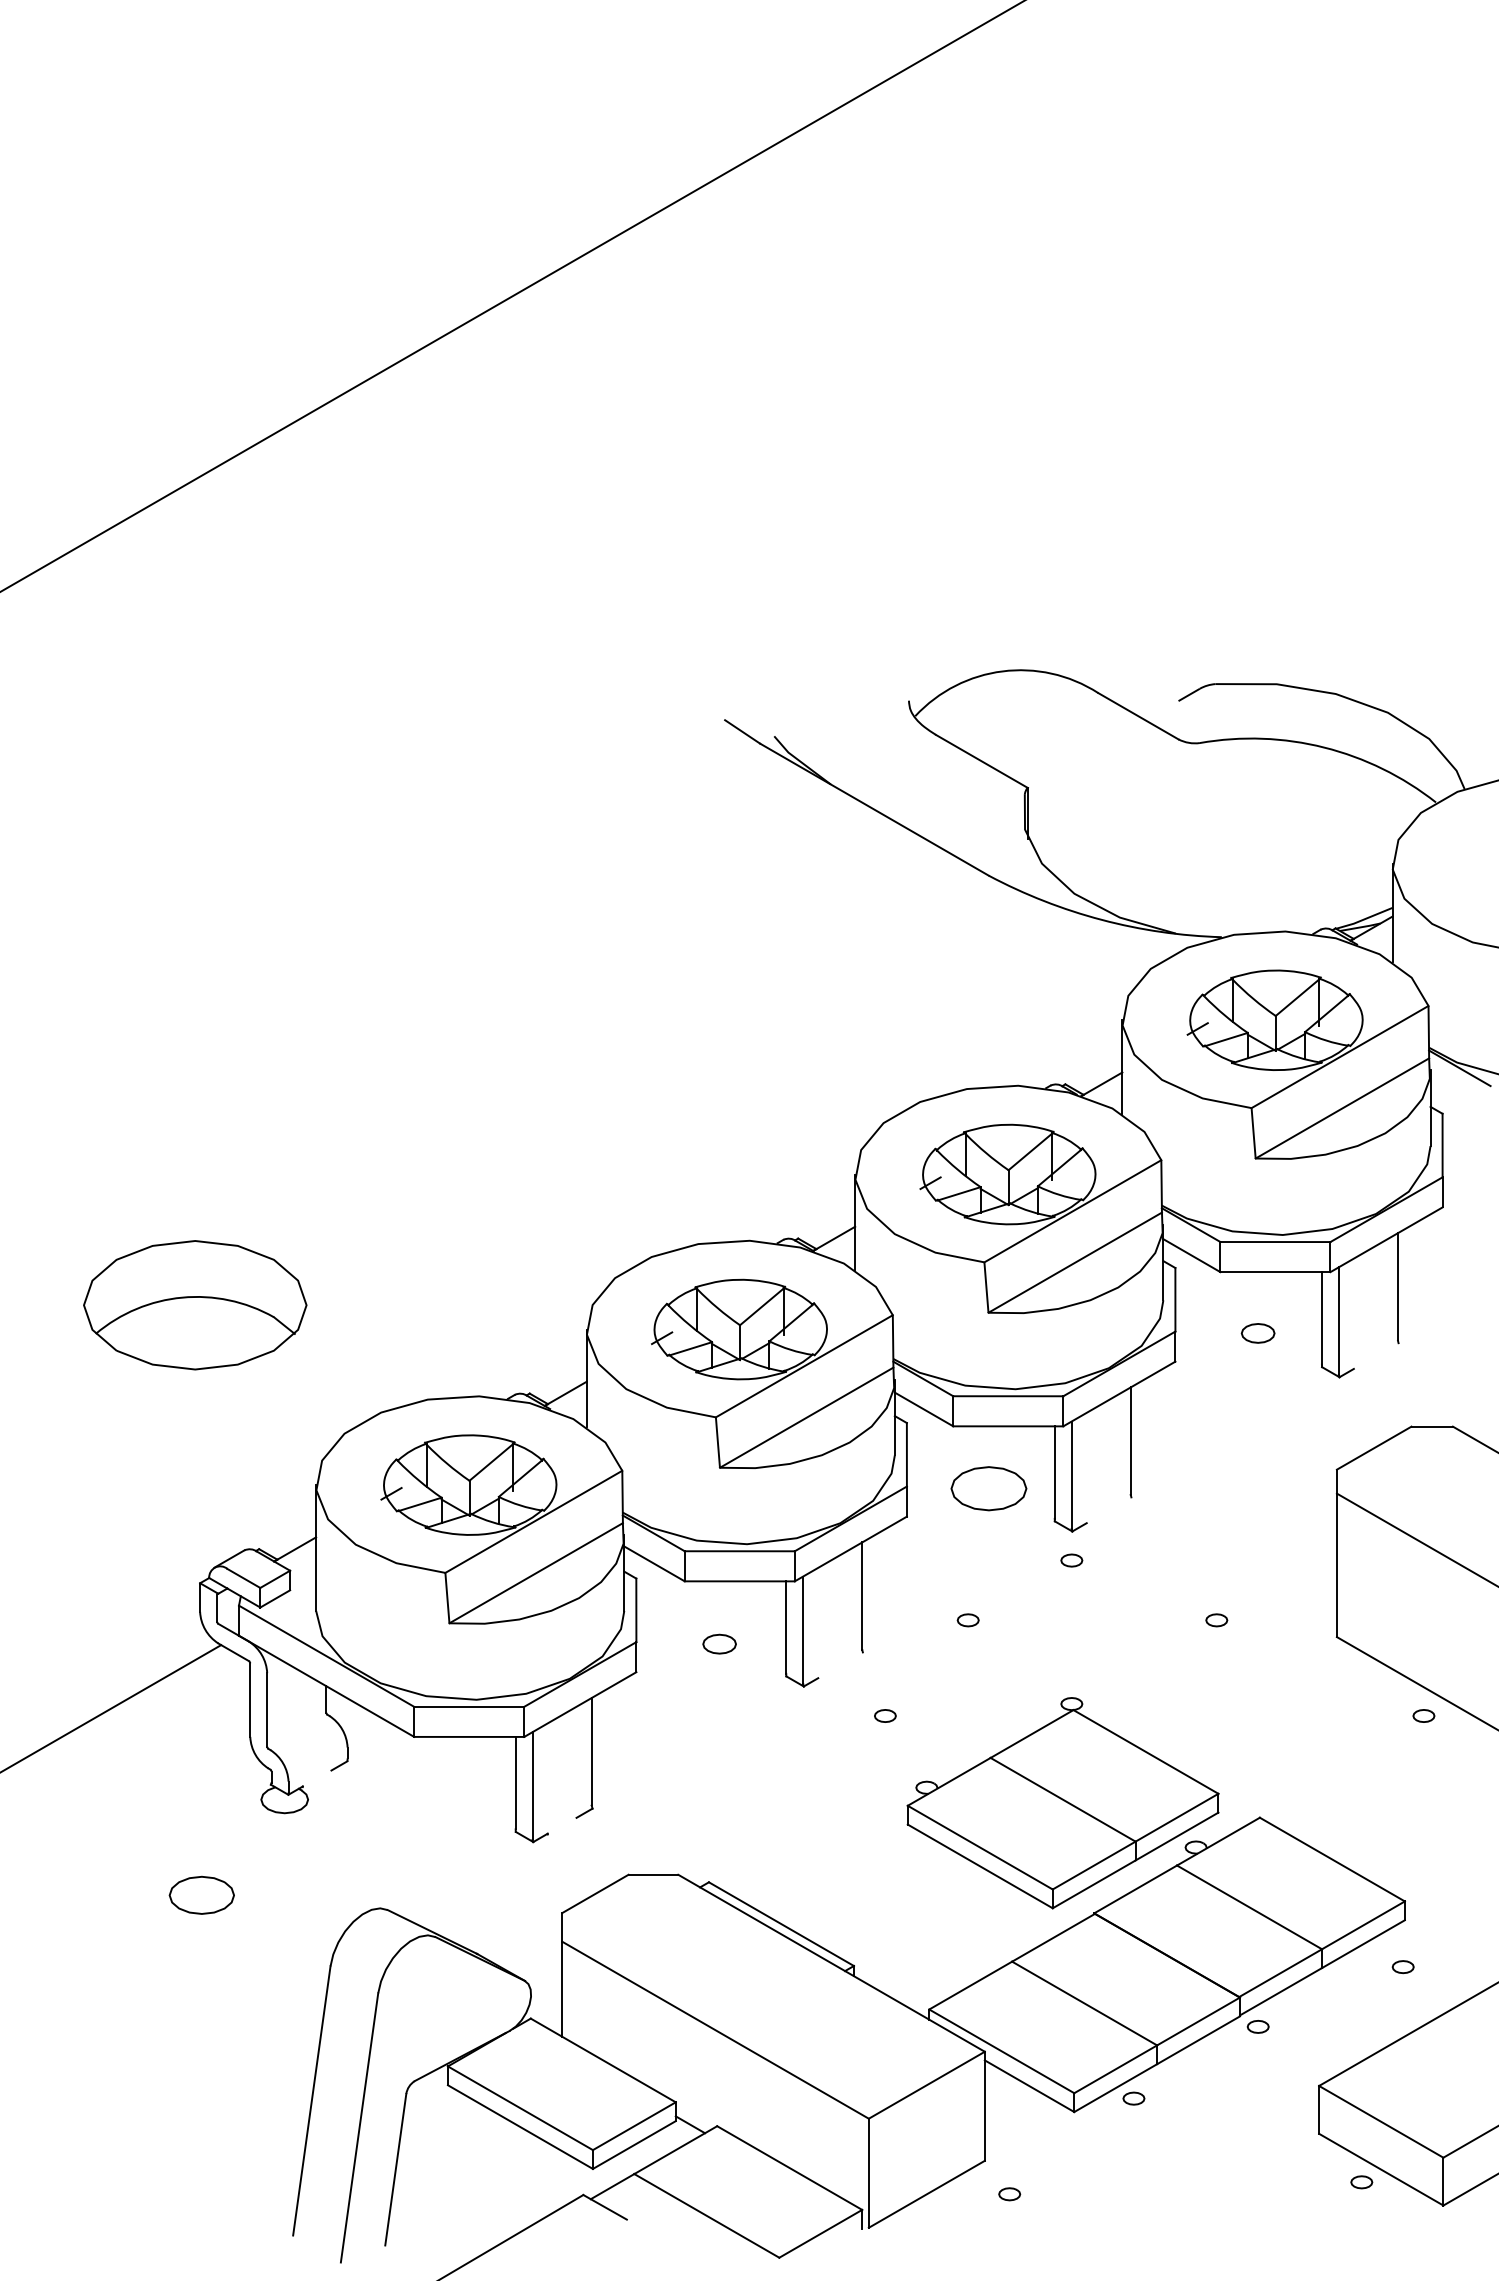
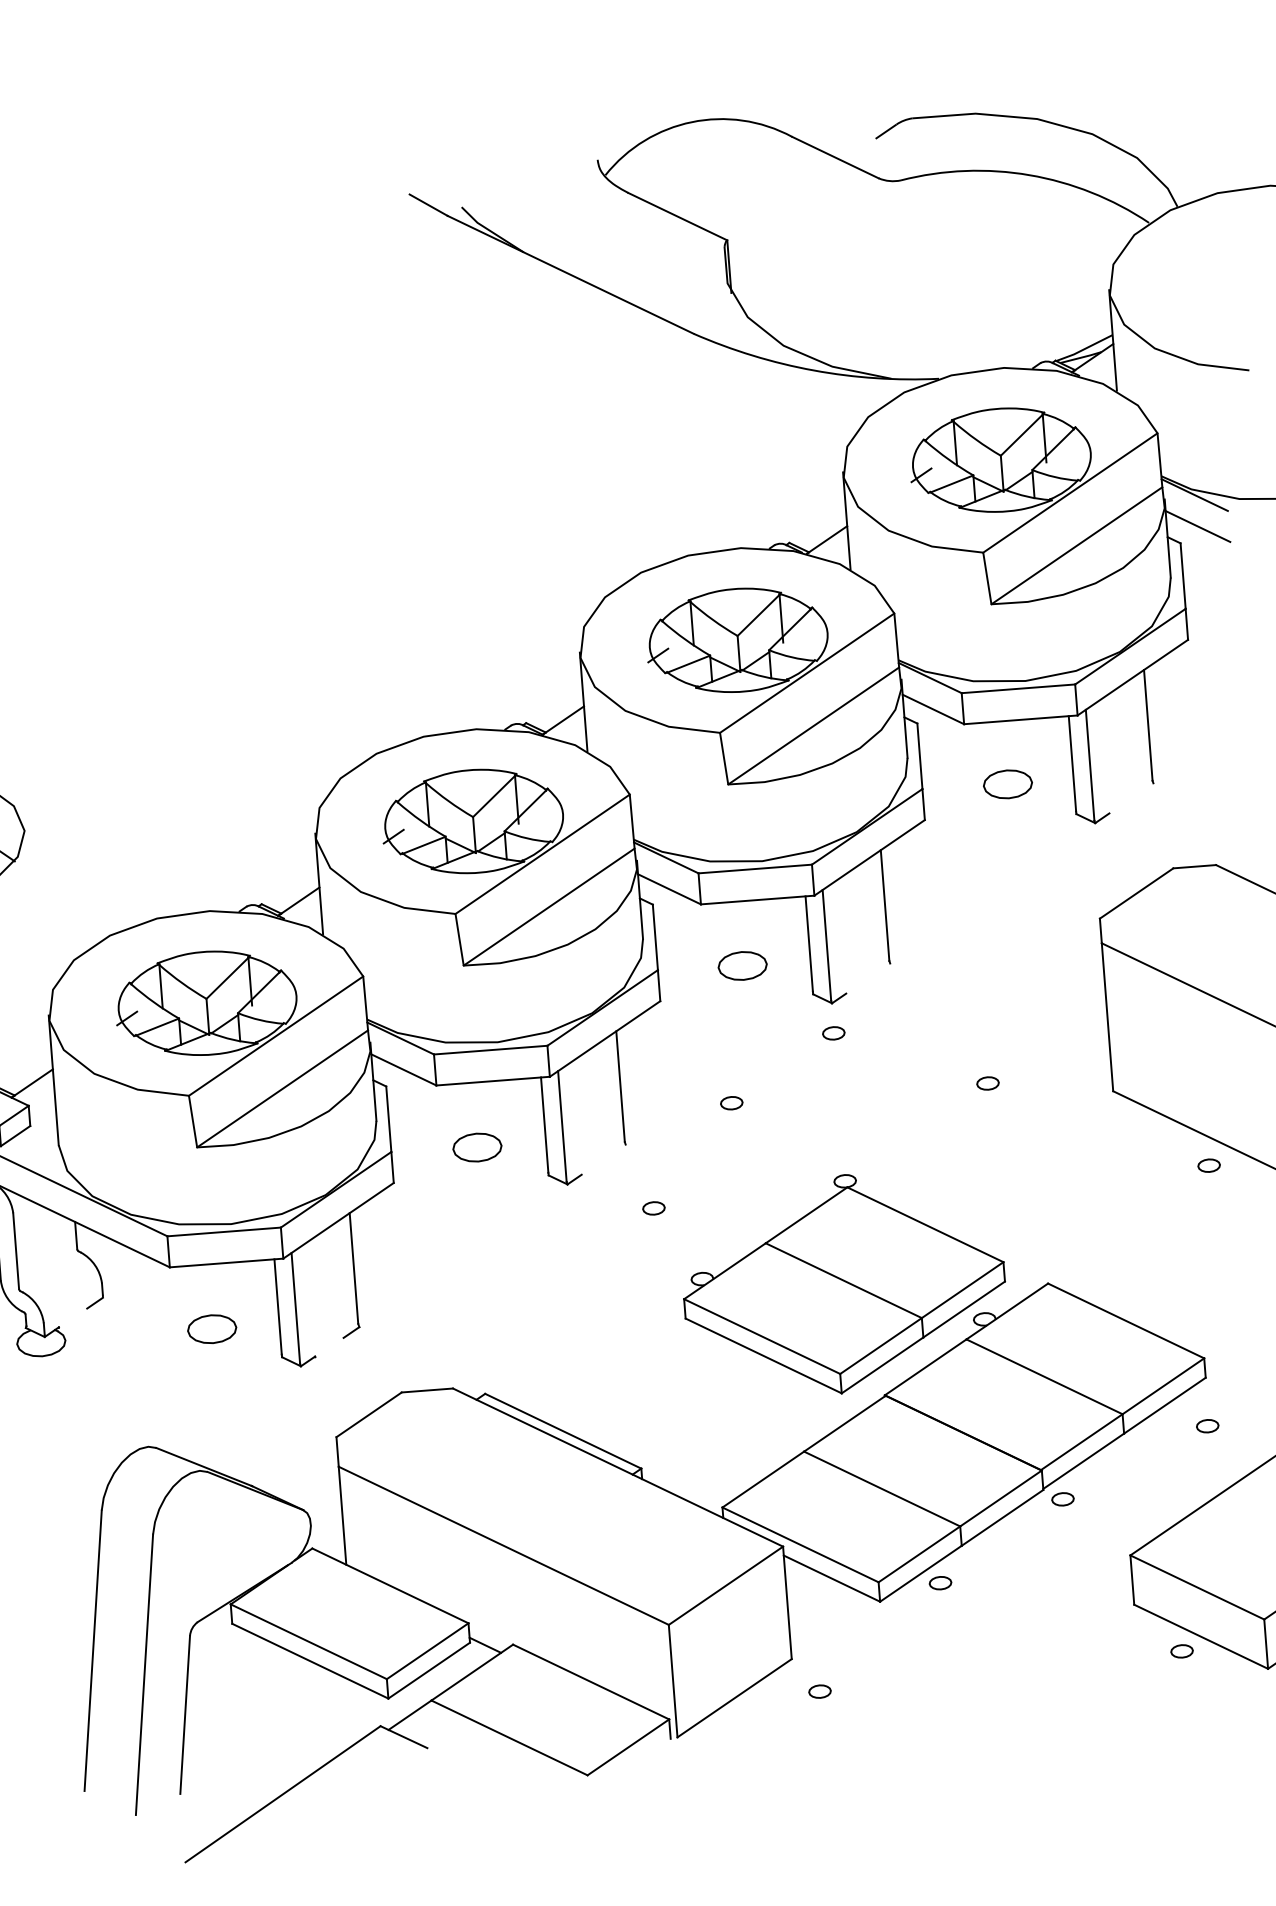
line: (1460, 1098) -> (1197, 526), added
part: (1257, 1333) -> (1007, 784), size x1.43
part: (988, 1488) -> (742, 965), size x0.62
part: (719, 1643) -> (477, 1146), size x1.43
part: (450, 1799) -> (212, 1328), added

